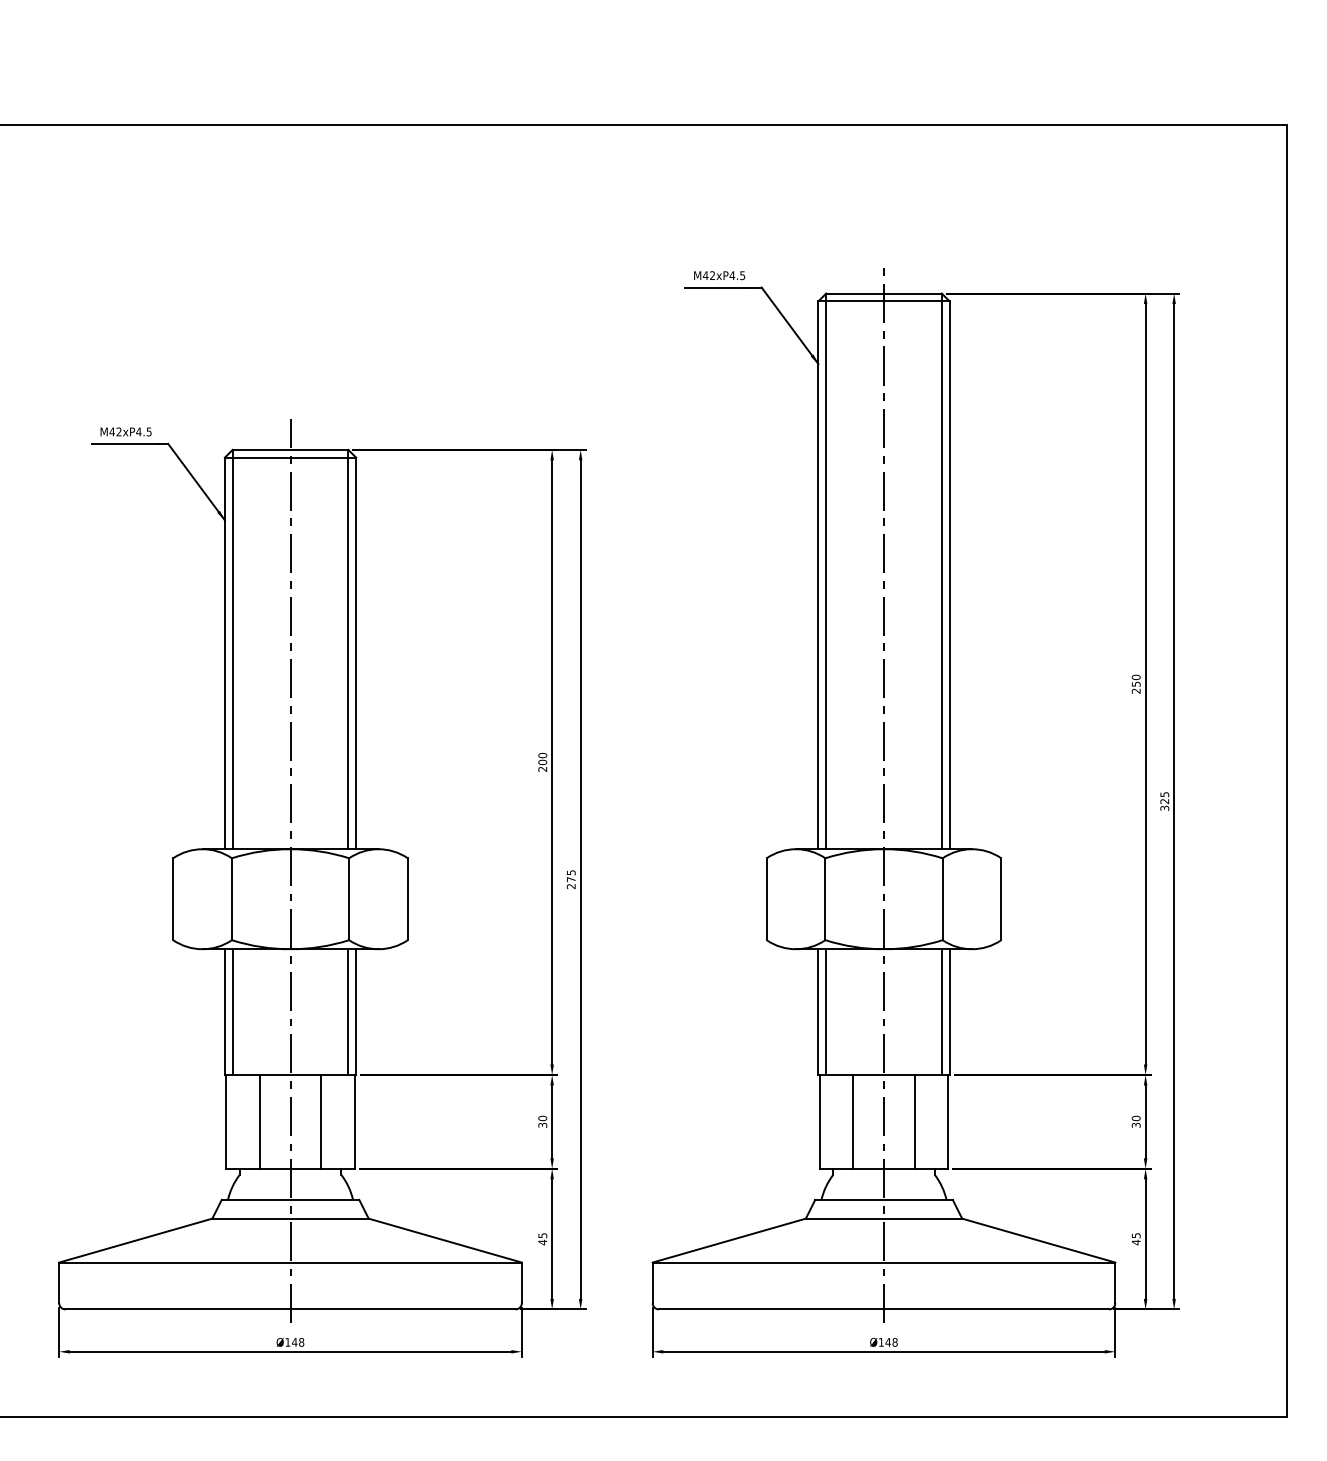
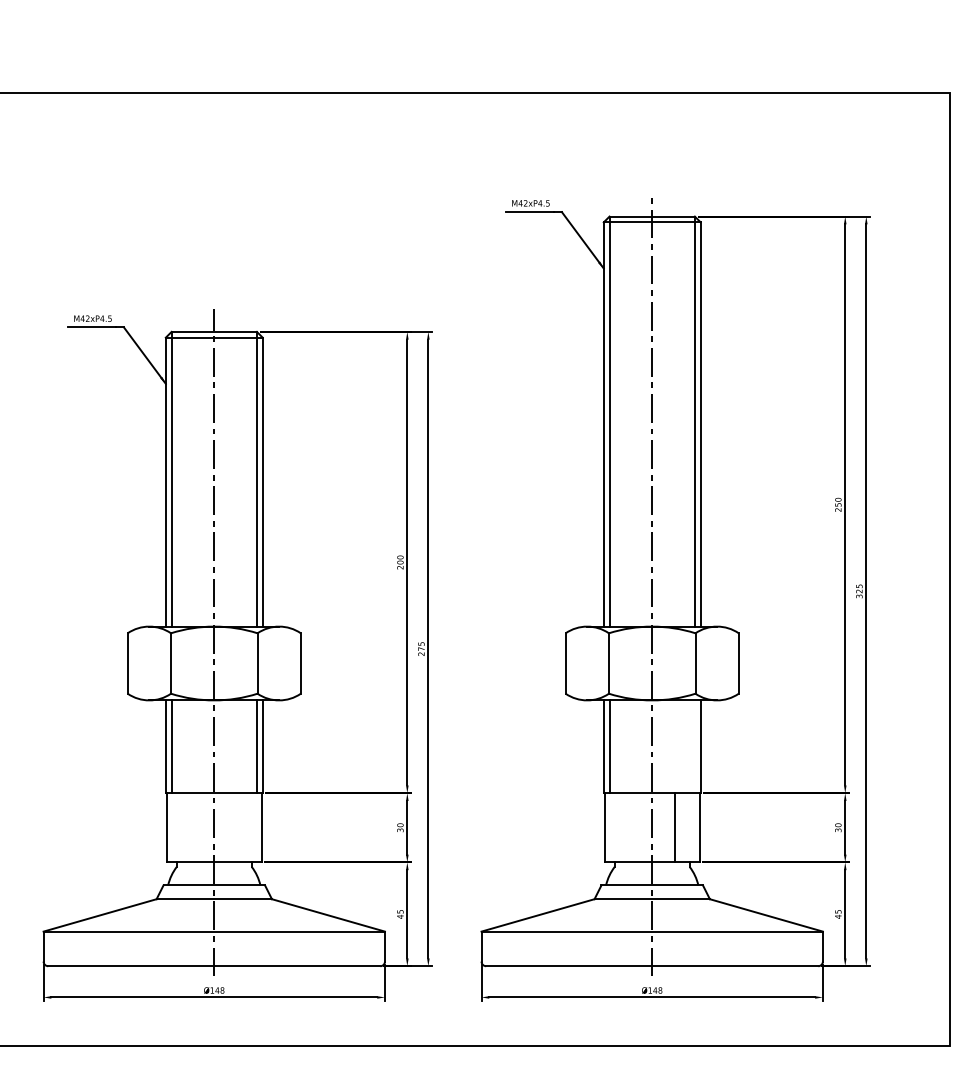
line: (941, 1012) -> (694, 747), removed
line: (259, 1121) -> (191, 827), removed
line: (321, 1121) -> (237, 827), removed
line: (853, 1121) -> (629, 827), removed

